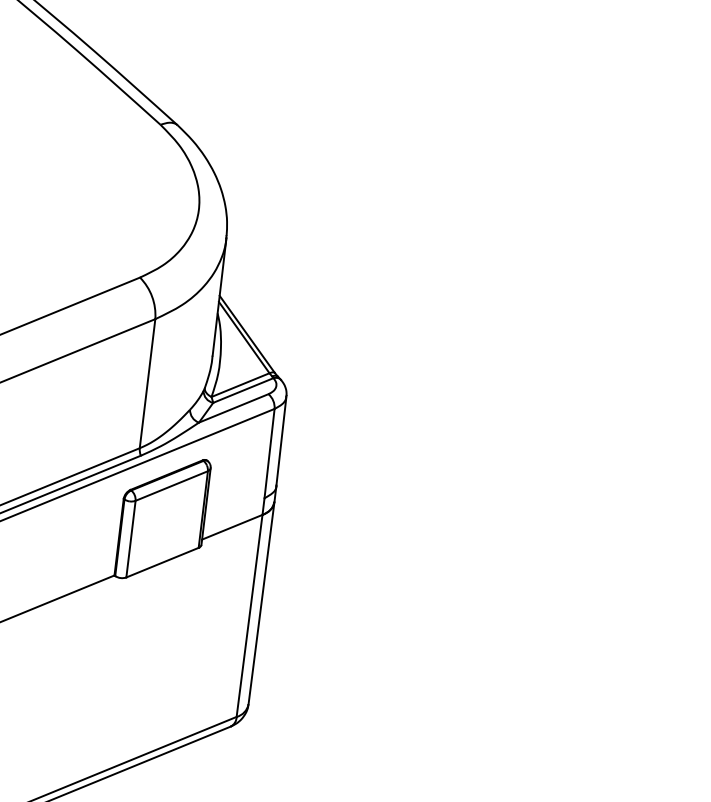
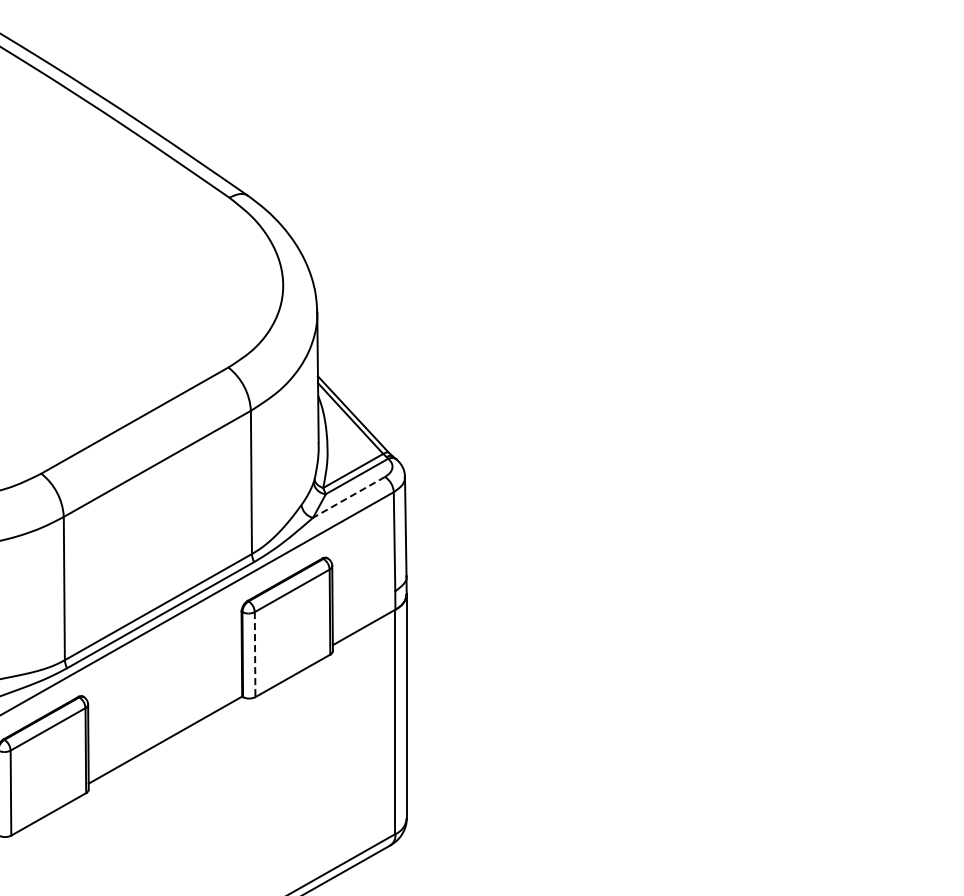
line: (233, 408) -> (348, 497), solid -> dashed
line: (131, 539) -> (255, 654), solid -> dashed

